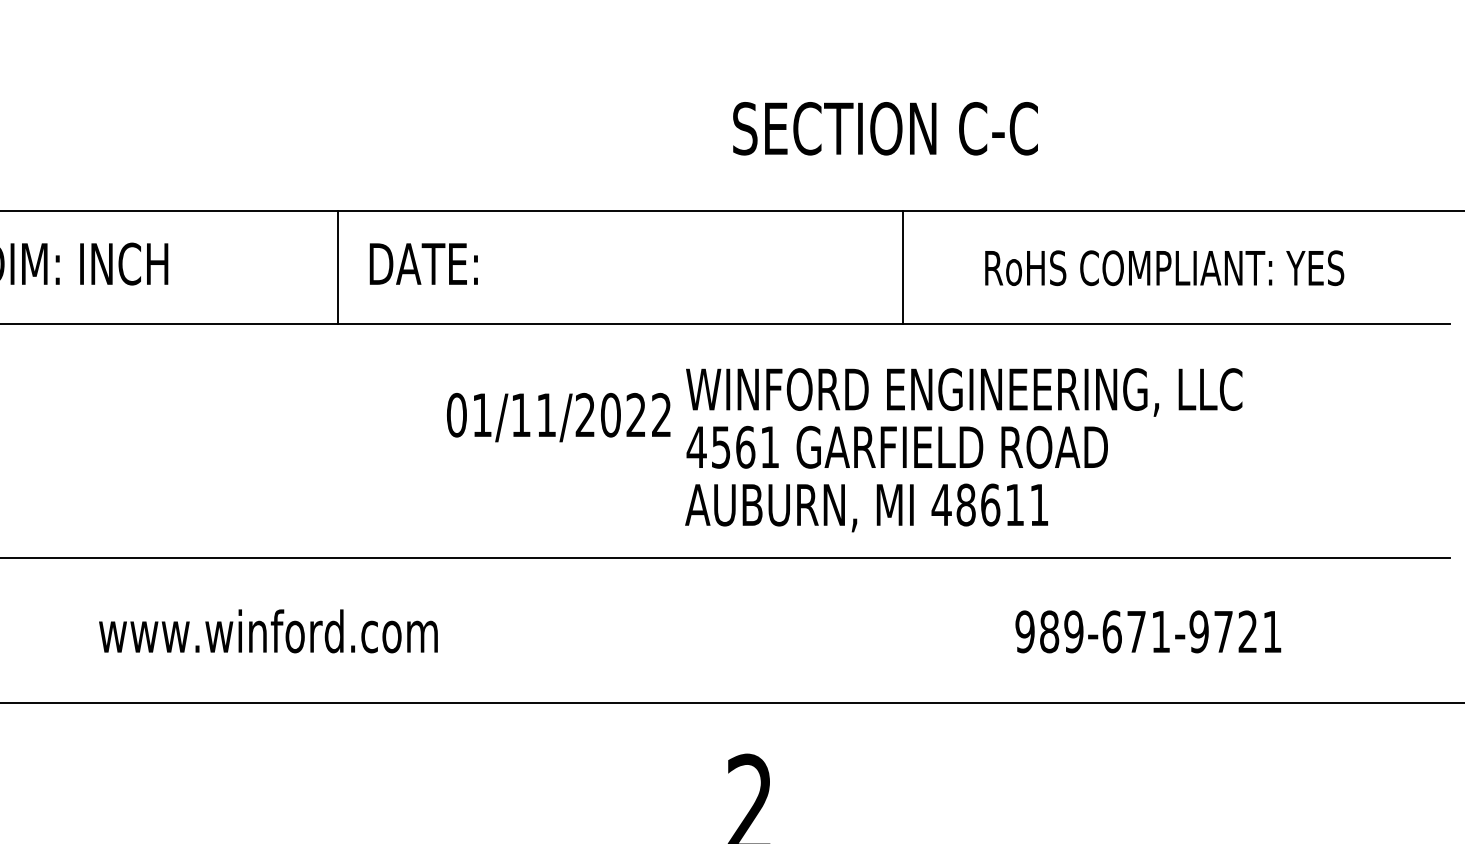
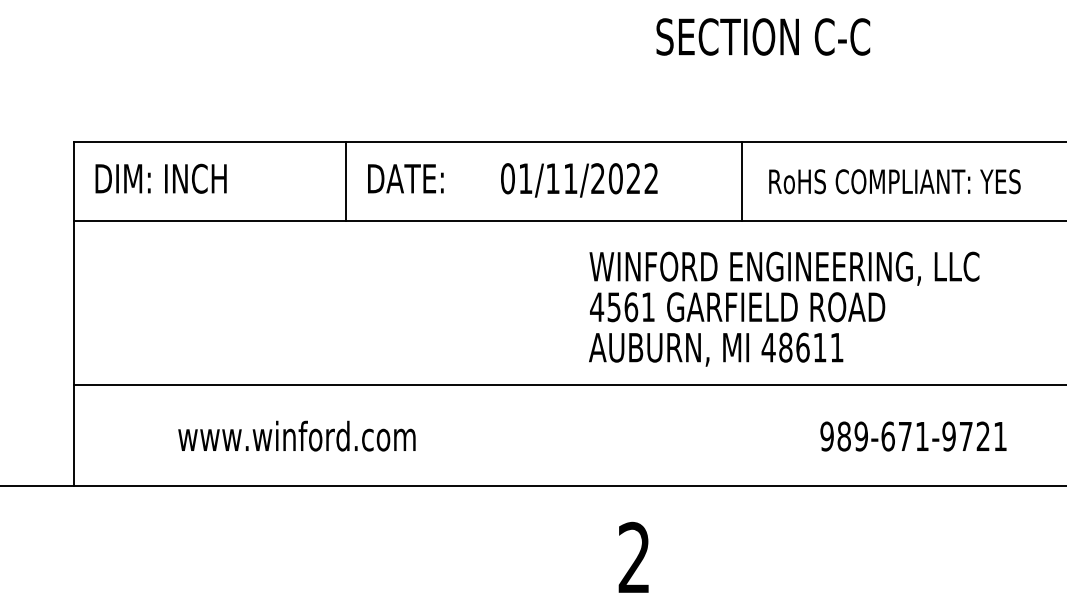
text: (885, 128) -> (763, 36), moved
text: (1164, 267) -> (894, 181), moved
text: (558, 417) -> (579, 180), moved

